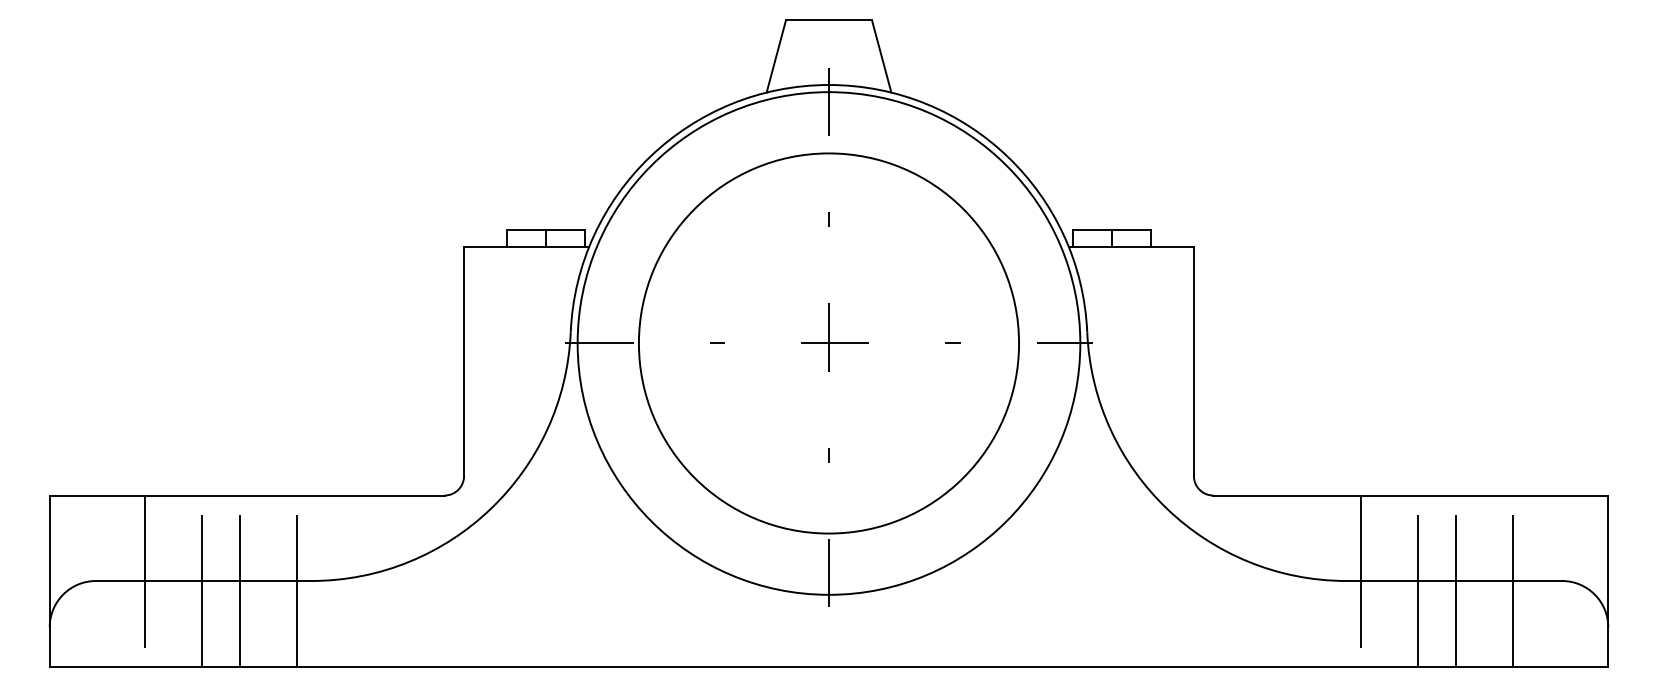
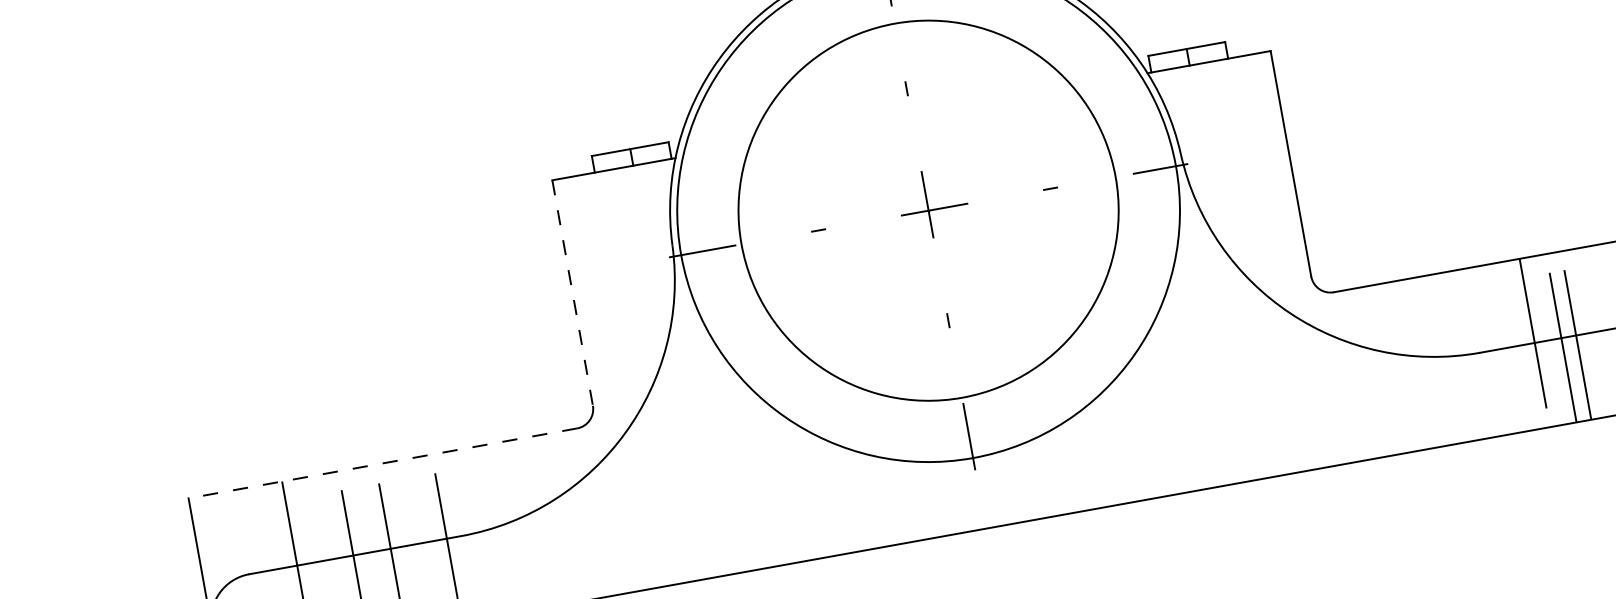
line: (464, 361) -> (573, 292), solid -> dashed
line: (246, 495) -> (382, 463), solid -> dashed
line: (1361, 580) -> (1535, 342), moved
line: (1418, 580) -> (1576, 334), moved
line: (1456, 580) -> (1561, 337), moved

